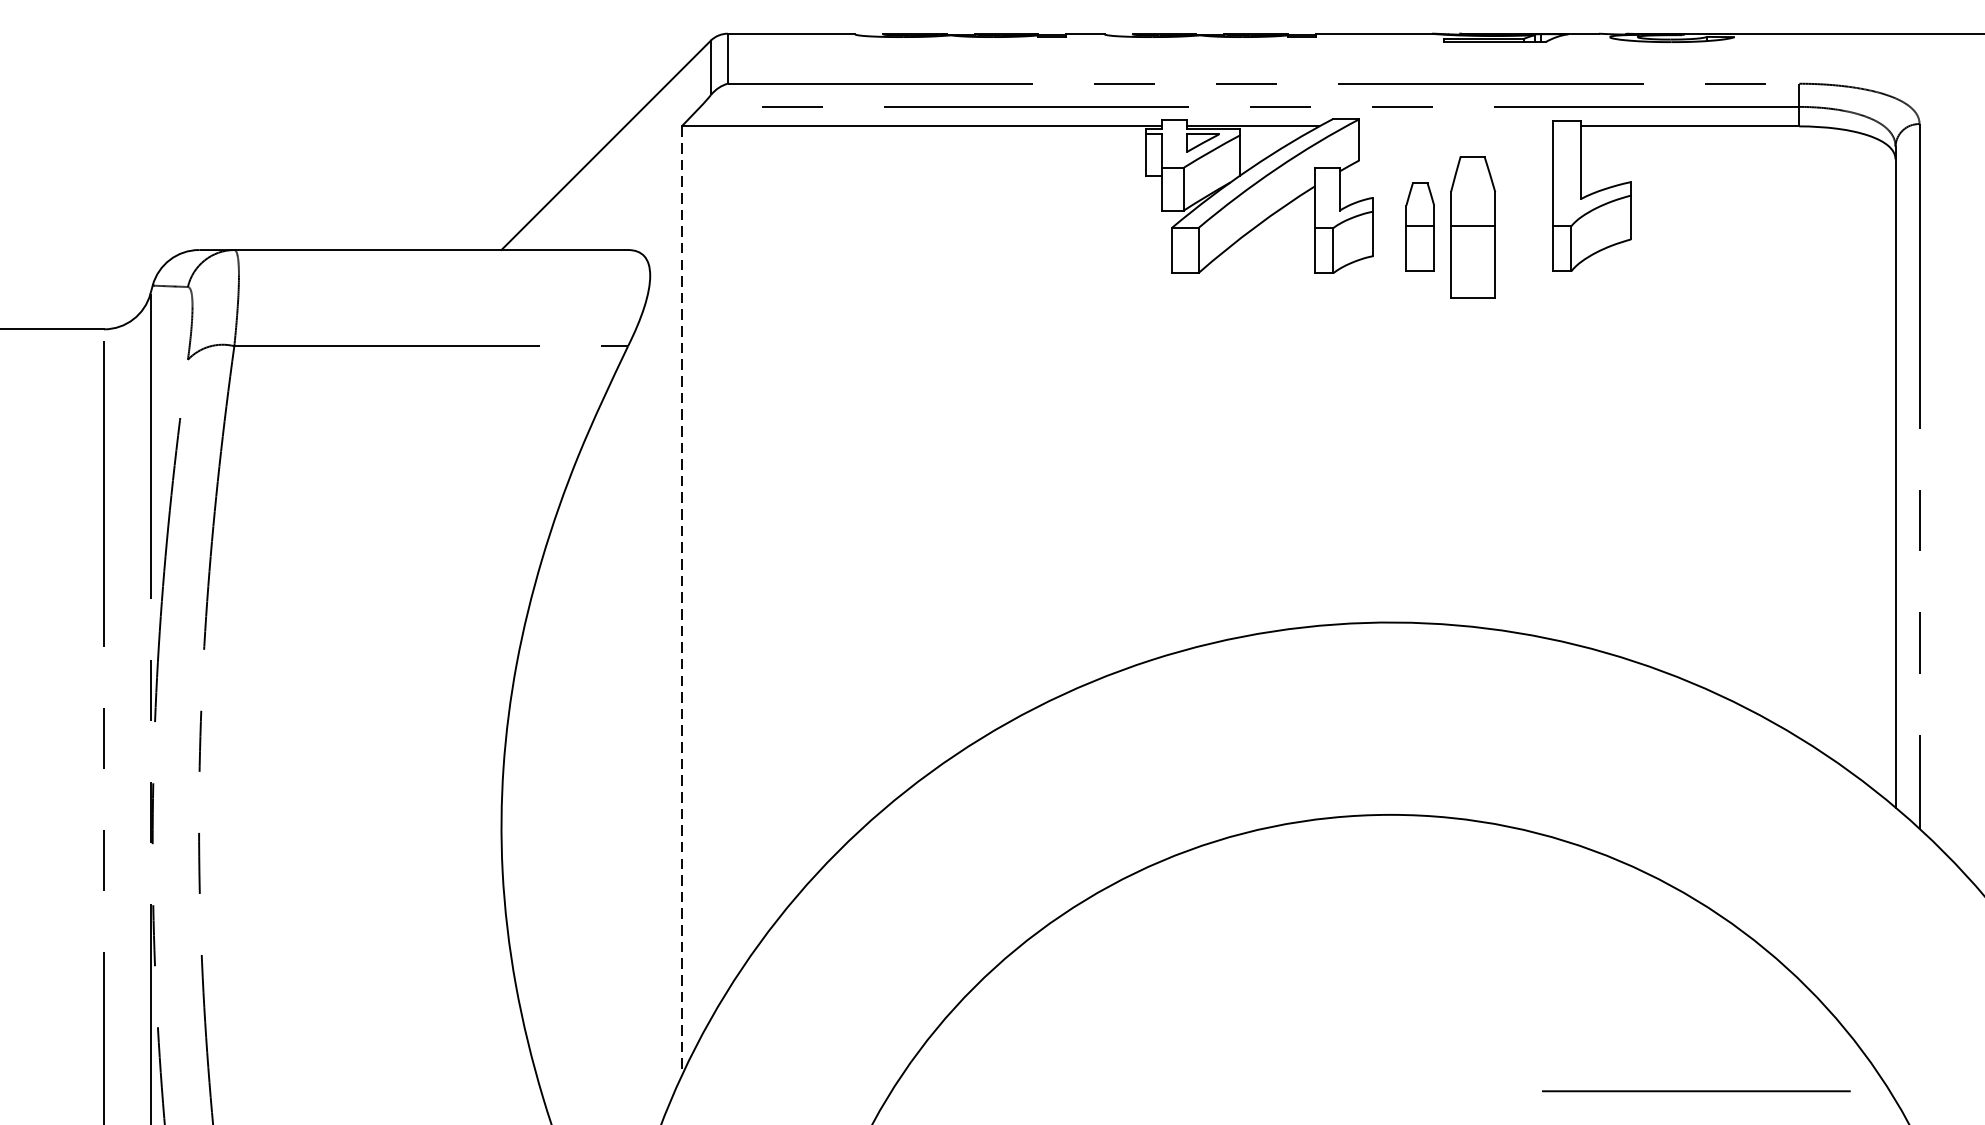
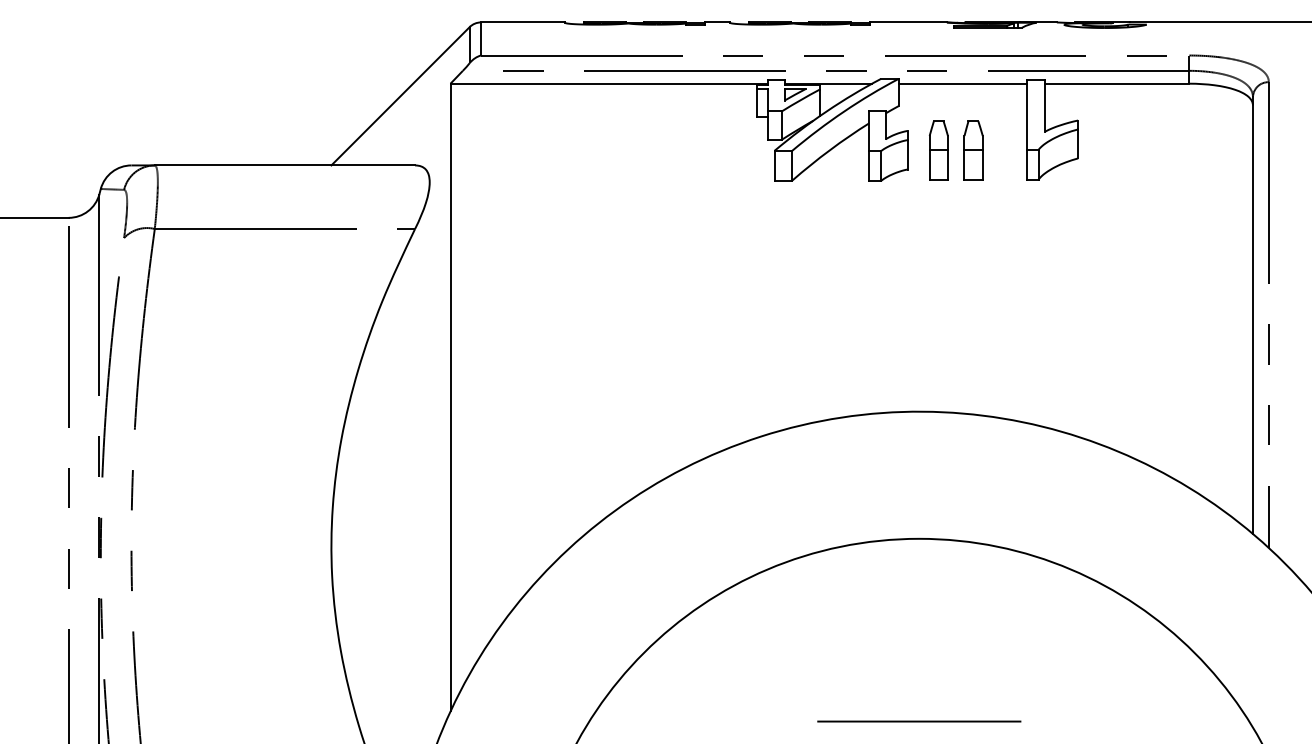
line: (1456, 126) -> (962, 83), added
part: (1472, 227) -> (973, 150), size x0.62
line: (681, 601) -> (450, 397), dashed -> solid
line: (1696, 1091) -> (919, 721), moved

